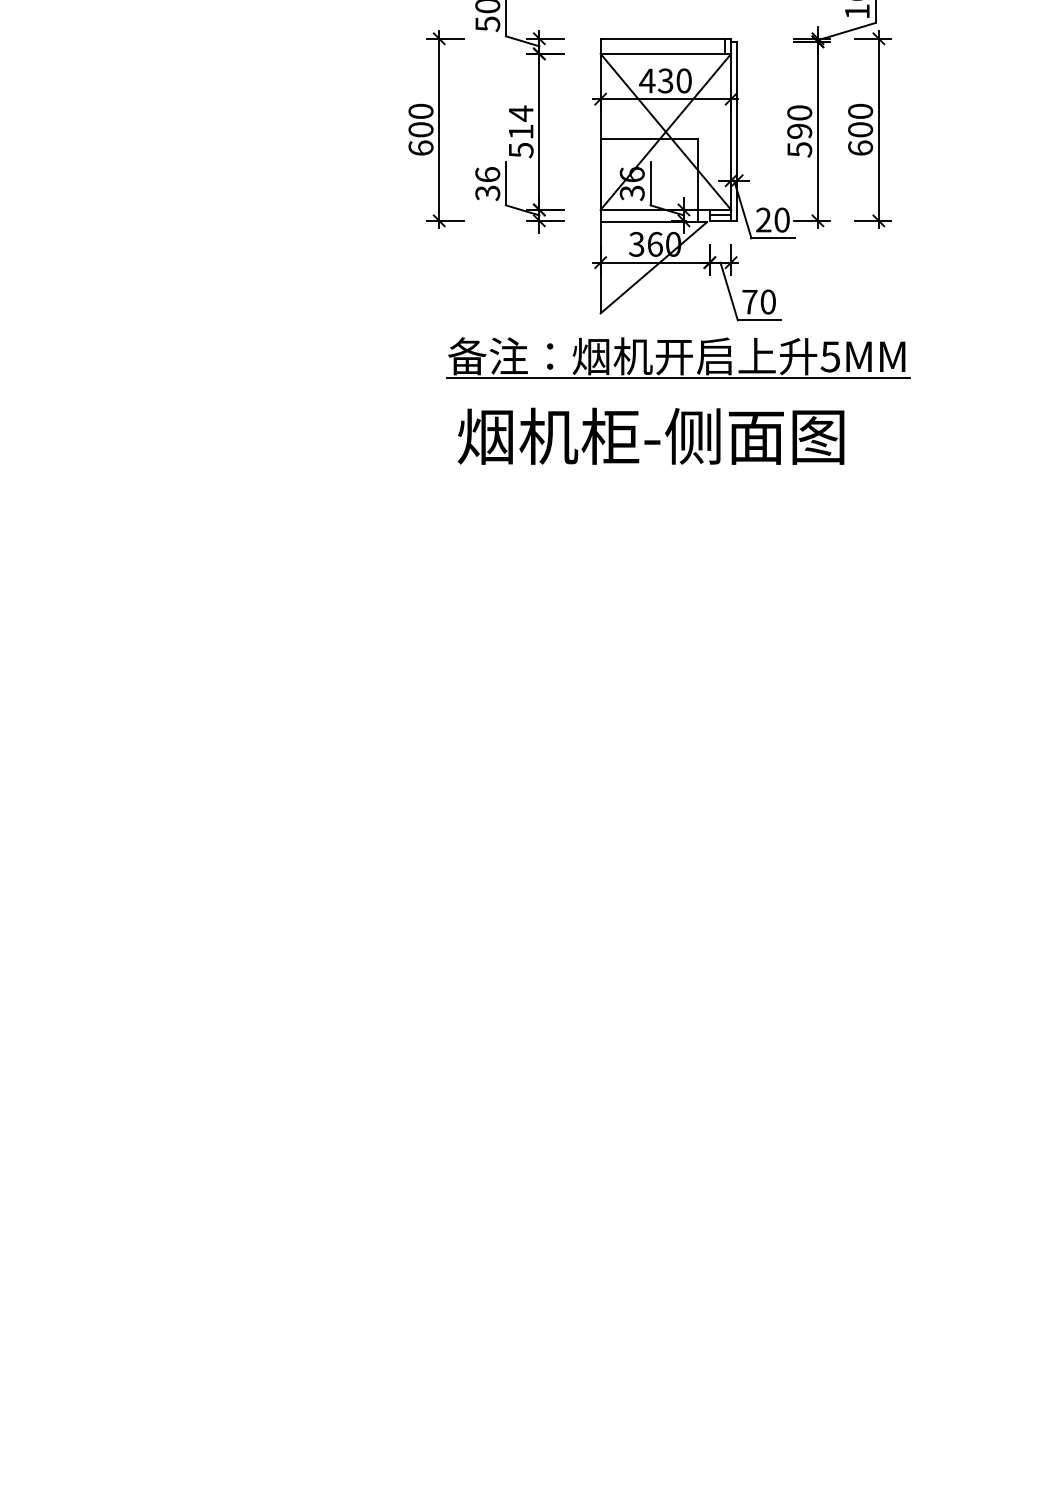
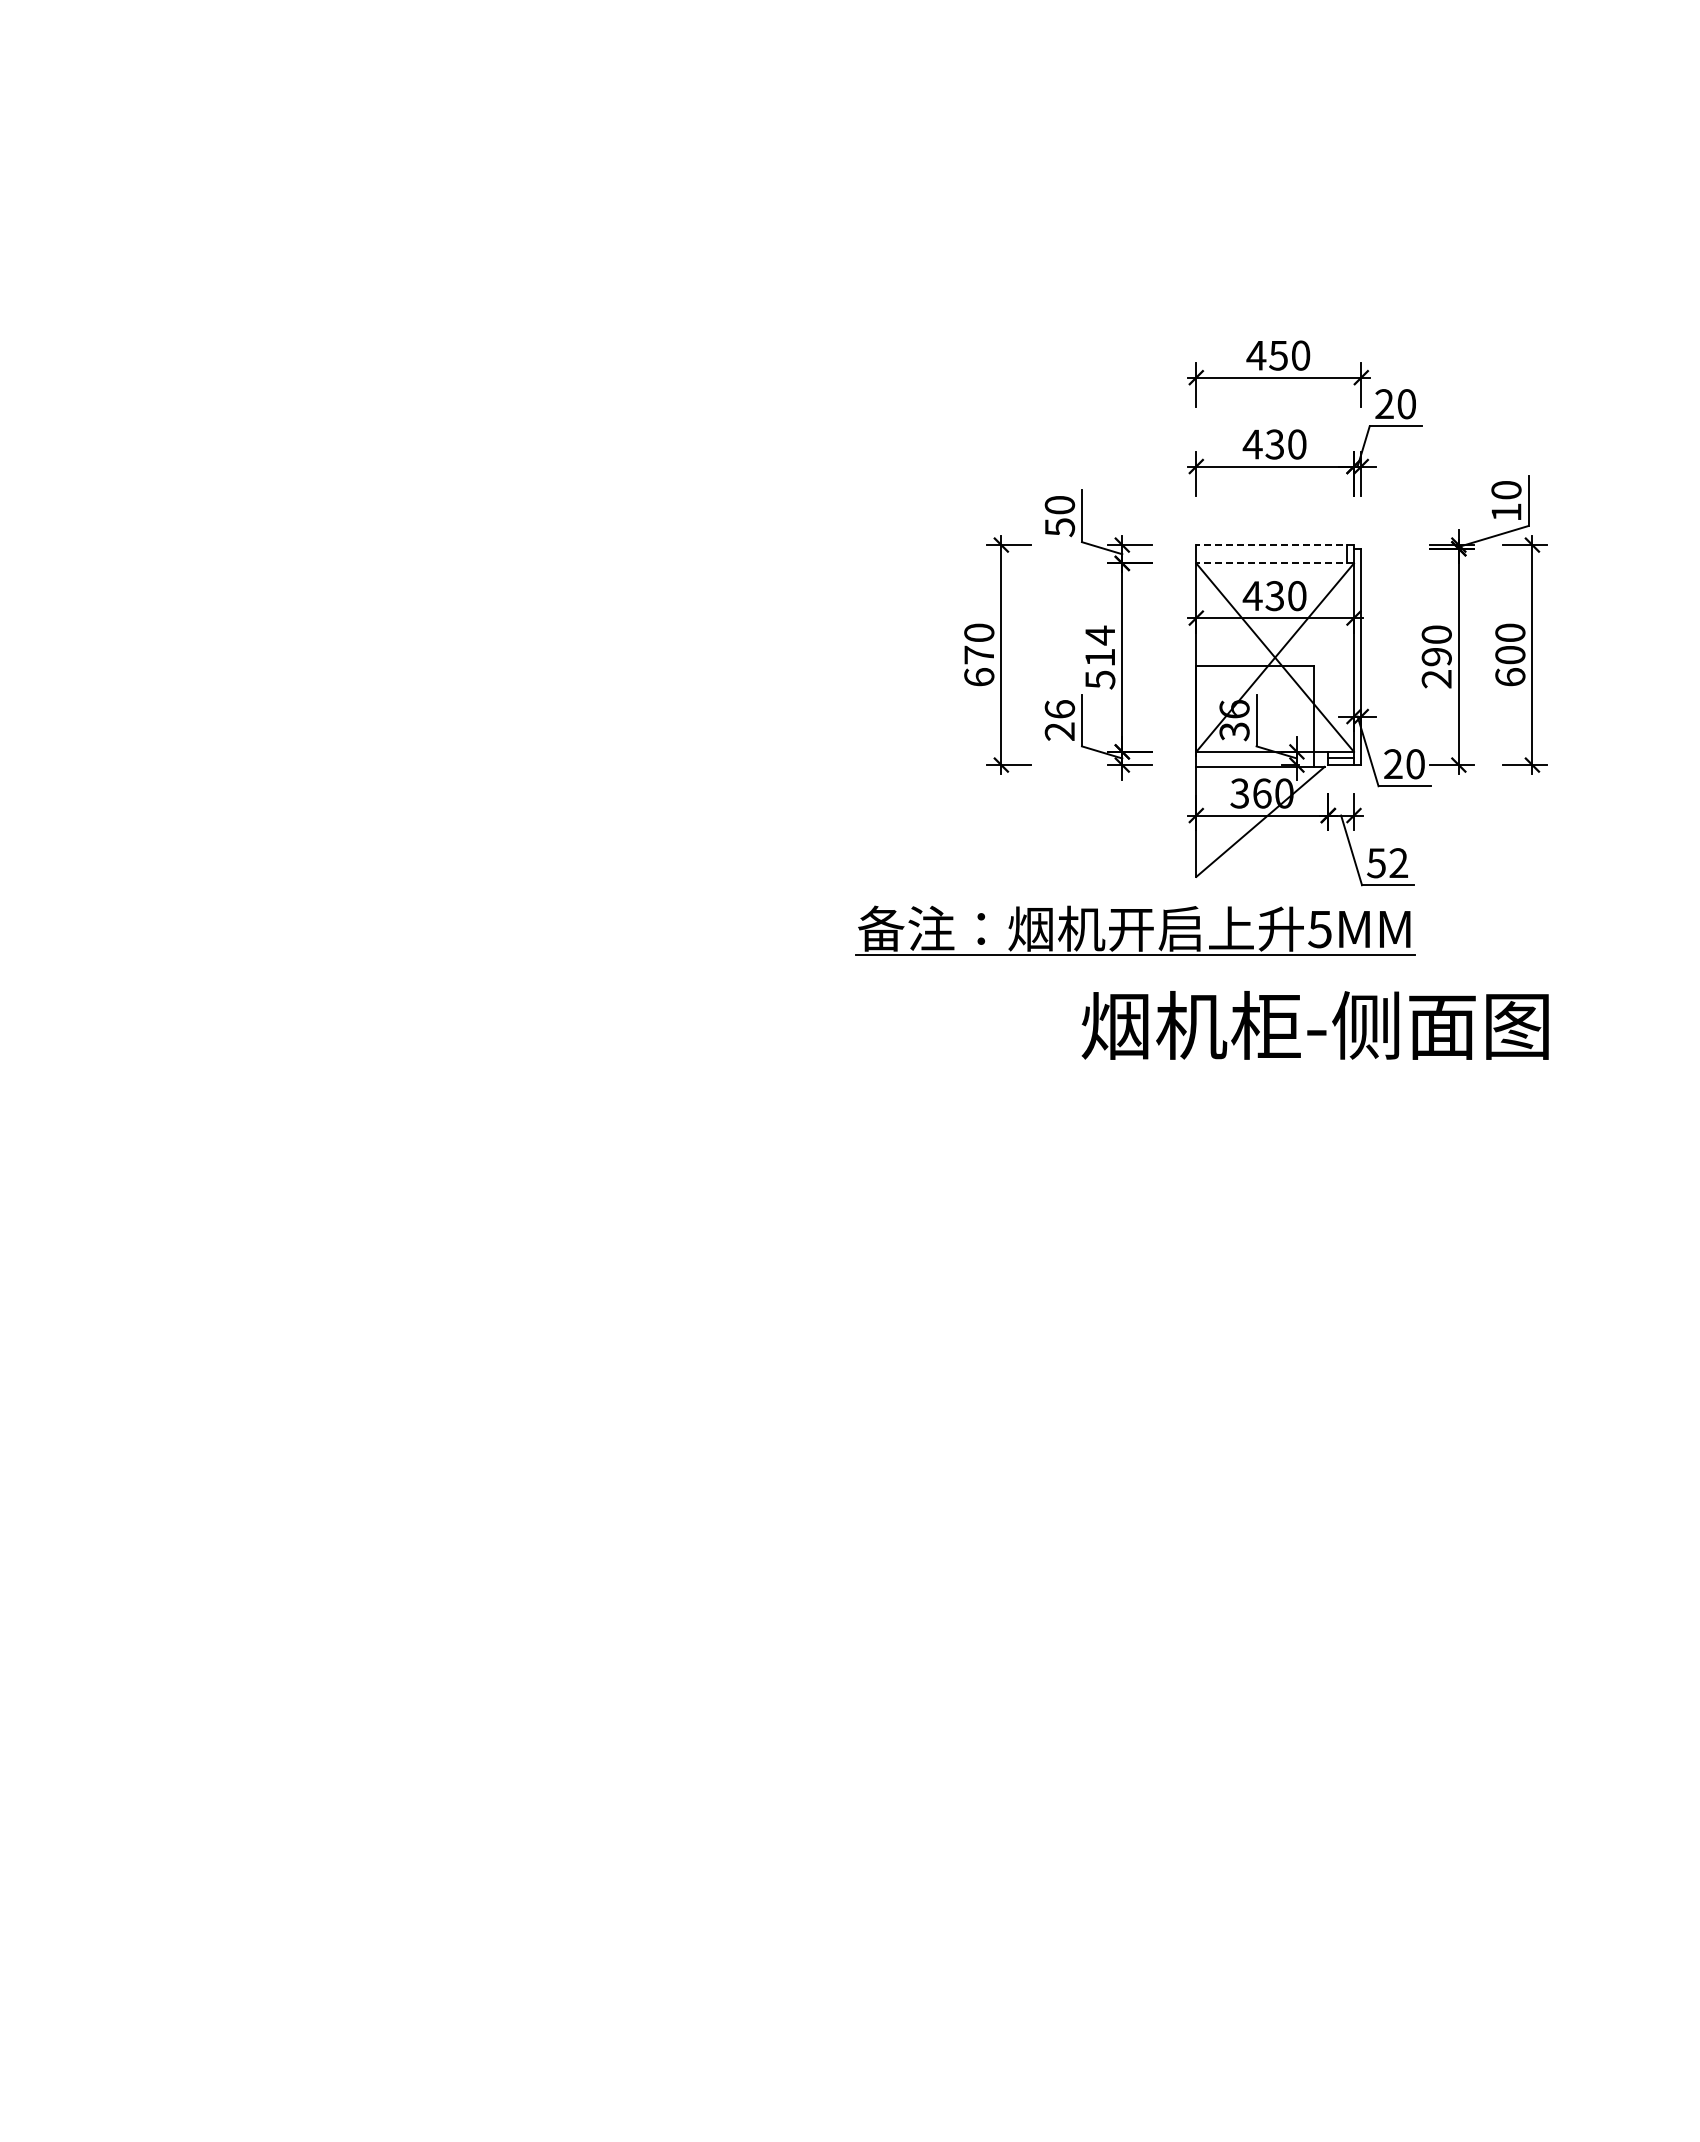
line: (666, 39) -> (1275, 545), solid -> dashed
line: (666, 53) -> (1275, 563), solid -> dashed
text: (421, 129) -> (979, 654), 600 -> 670
text: (799, 150) -> (1436, 679), 590 -> 290
text: (488, 193) -> (1060, 731), 36 -> 26
text: (758, 302) -> (1387, 863), 70 -> 52
part: (677, 357) -> (1135, 930), moved
text: (650, 436) -> (1314, 1025), moved

